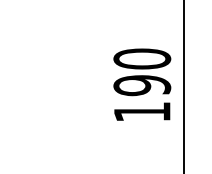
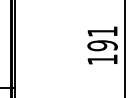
text: (142, 58) -> (102, 31), 190 -> 191

